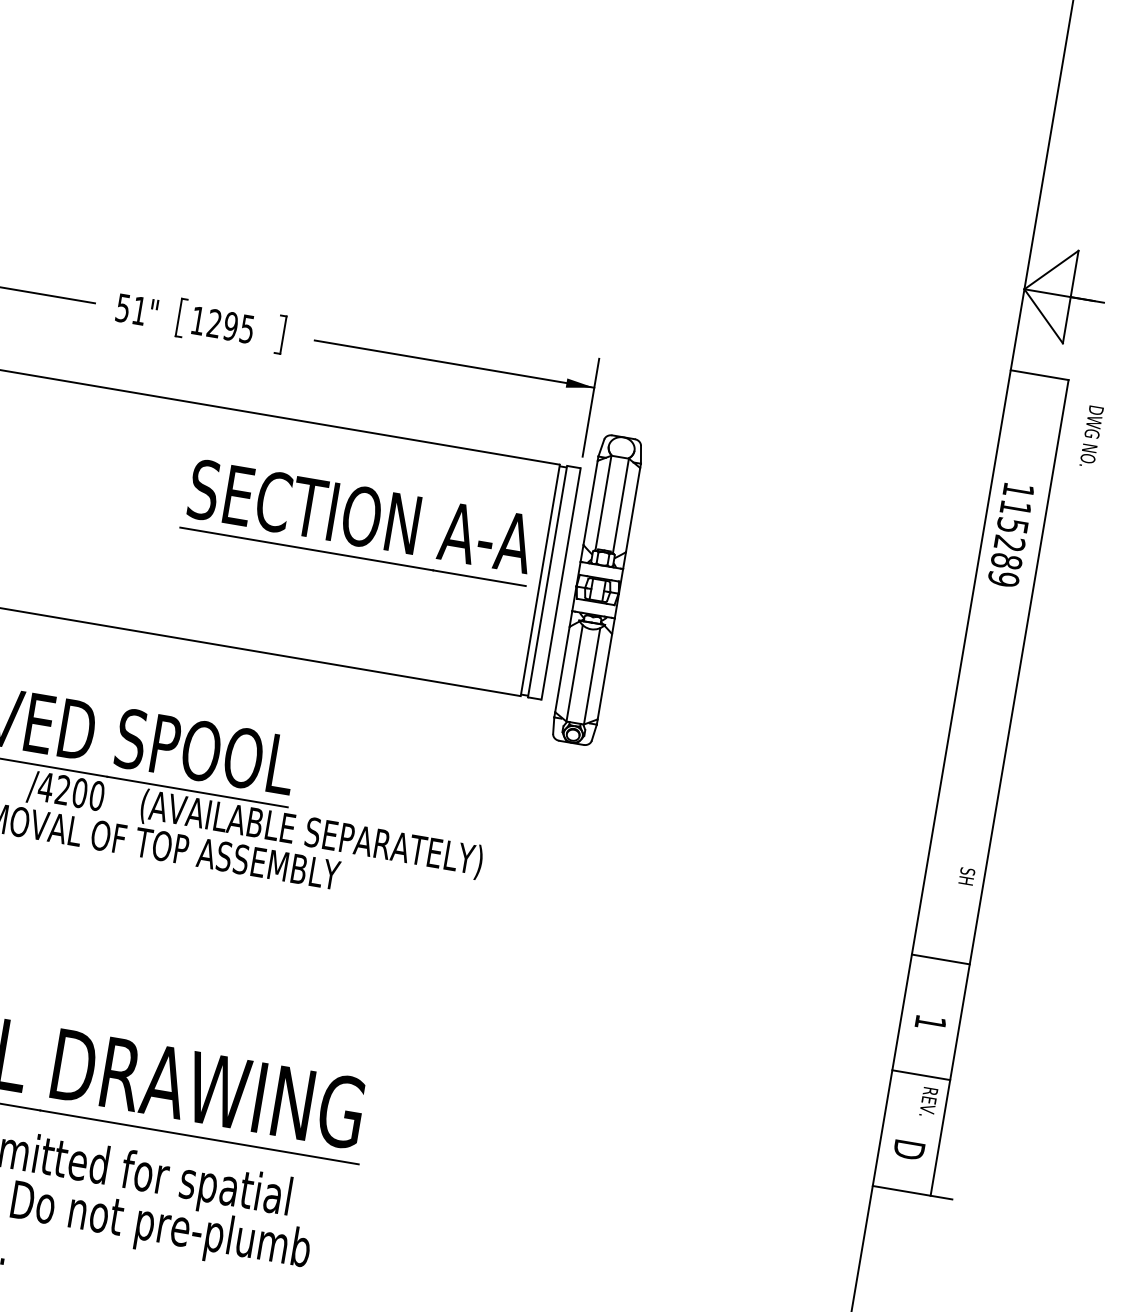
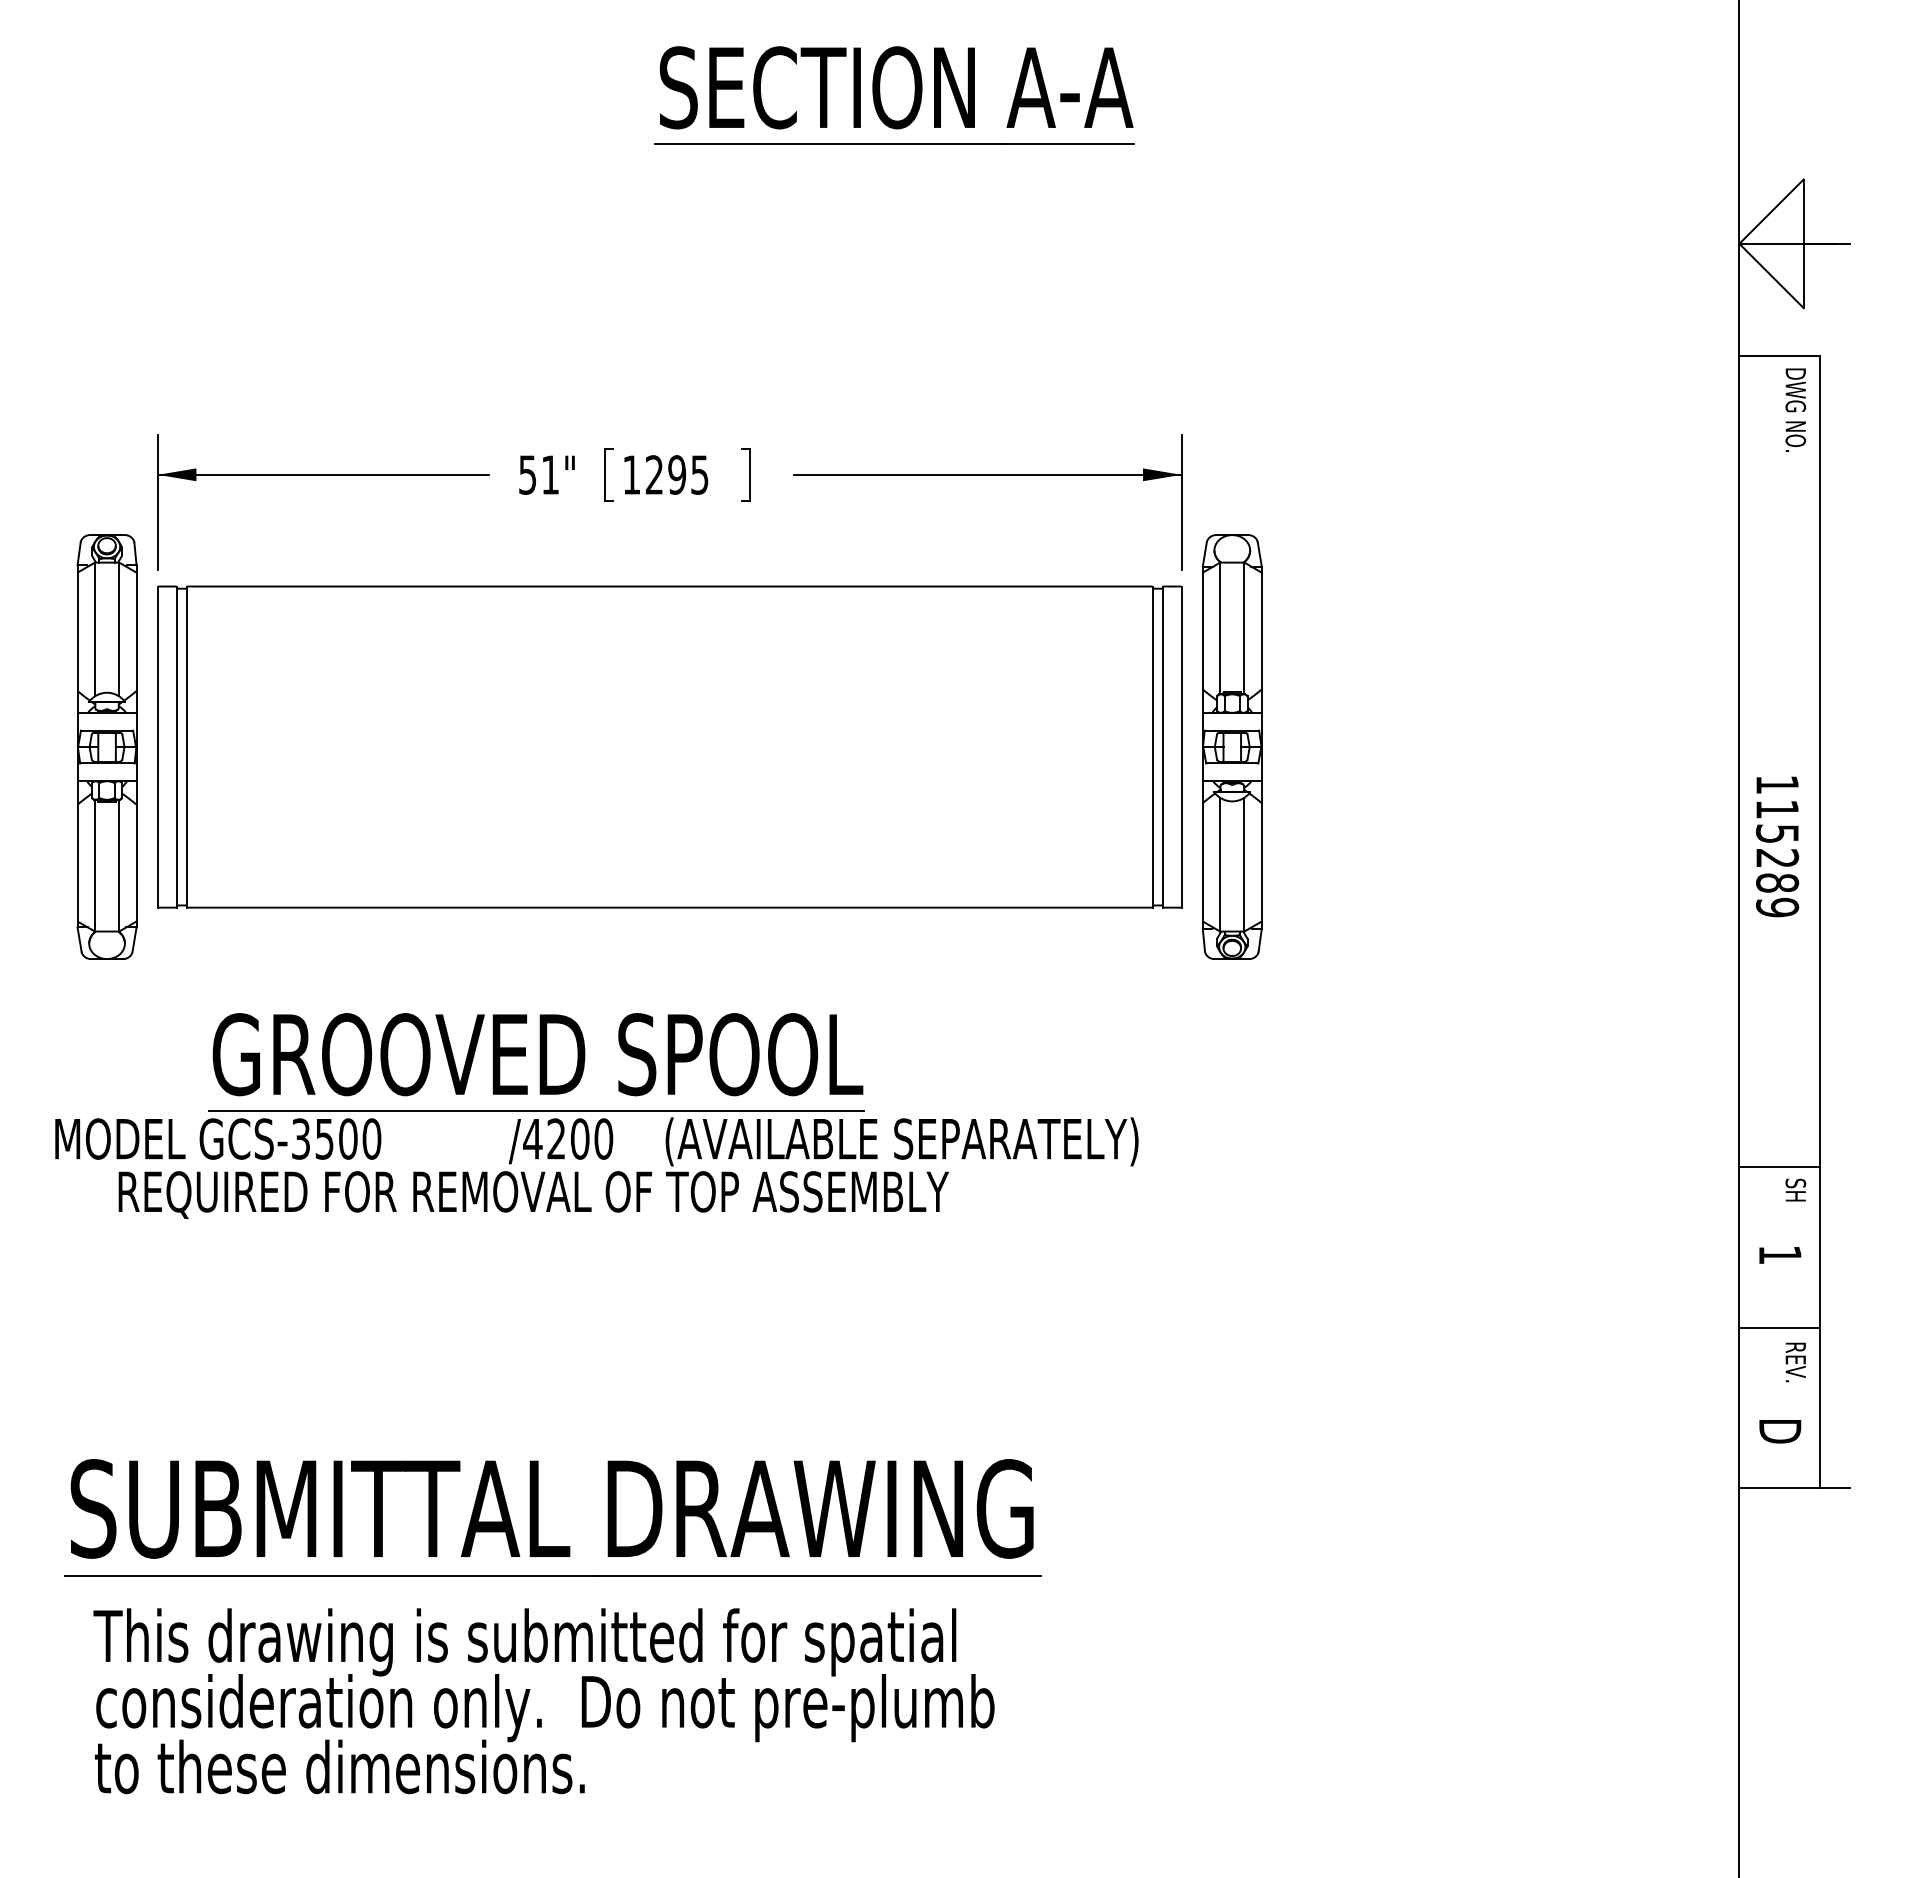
text: (1091, 436) -> (1795, 409), moved
part: (358, 521) -> (894, 95), moved
text: (1011, 535) -> (1777, 846), moved
text: (966, 875) -> (1795, 1189), moved

